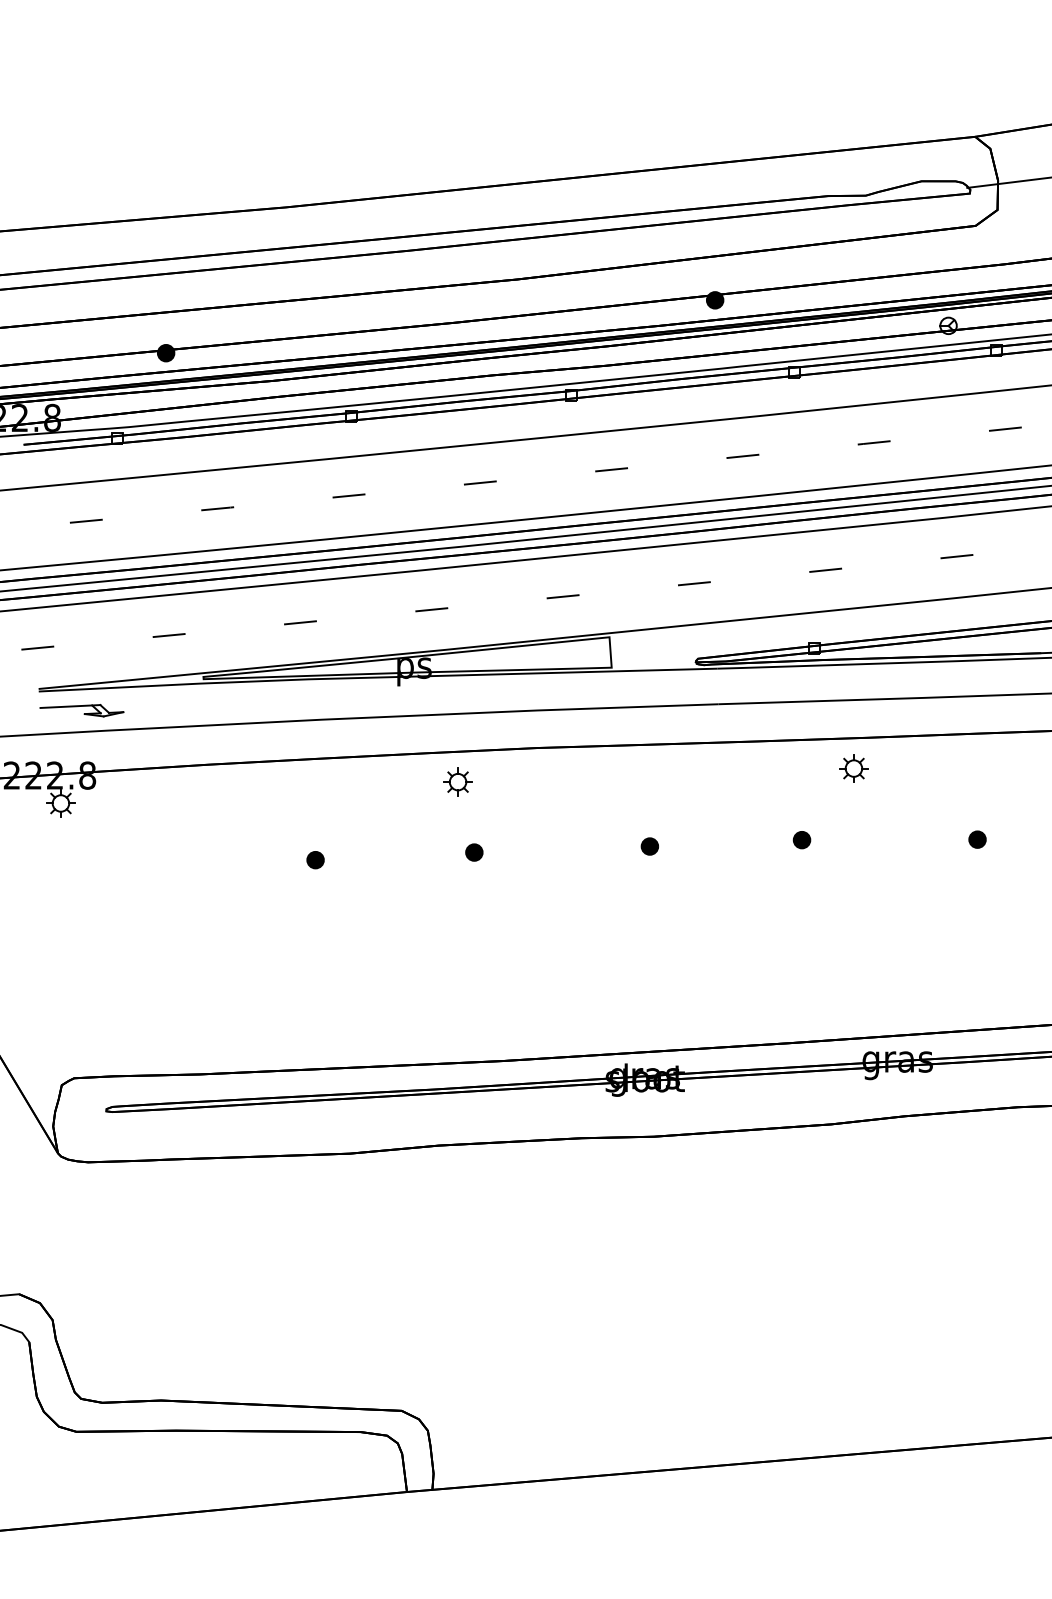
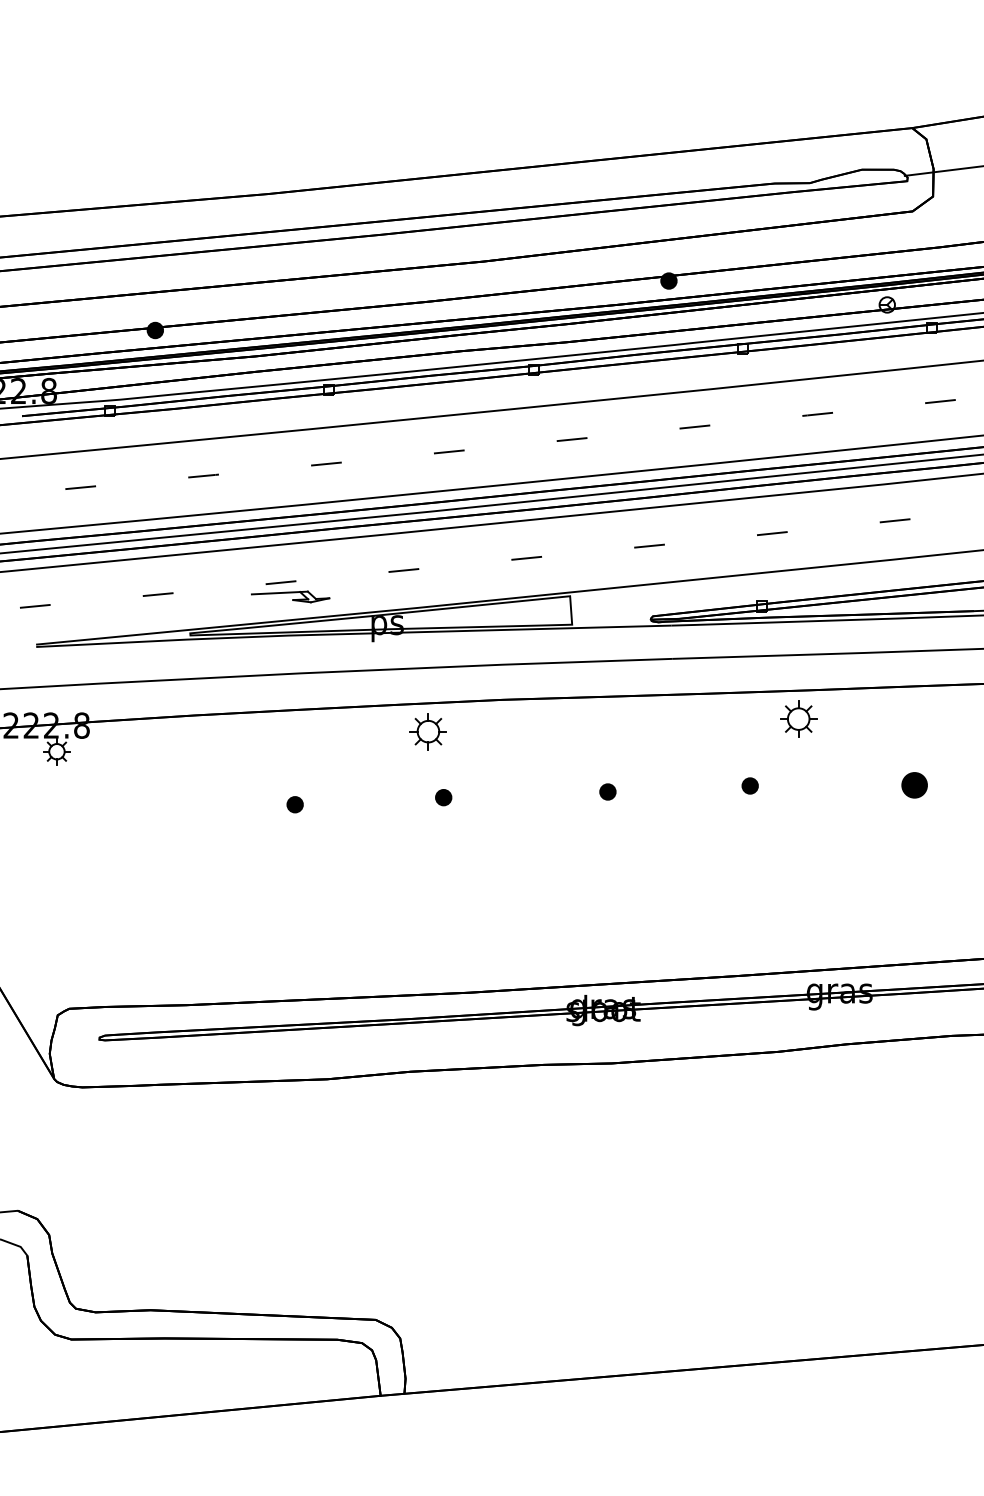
part: (81, 710) -> (290, 596), moved
part: (853, 767) -> (798, 718), size x1.4
part: (458, 781) -> (428, 731), size x1.4
part: (976, 839) -> (913, 785), size x1.6

